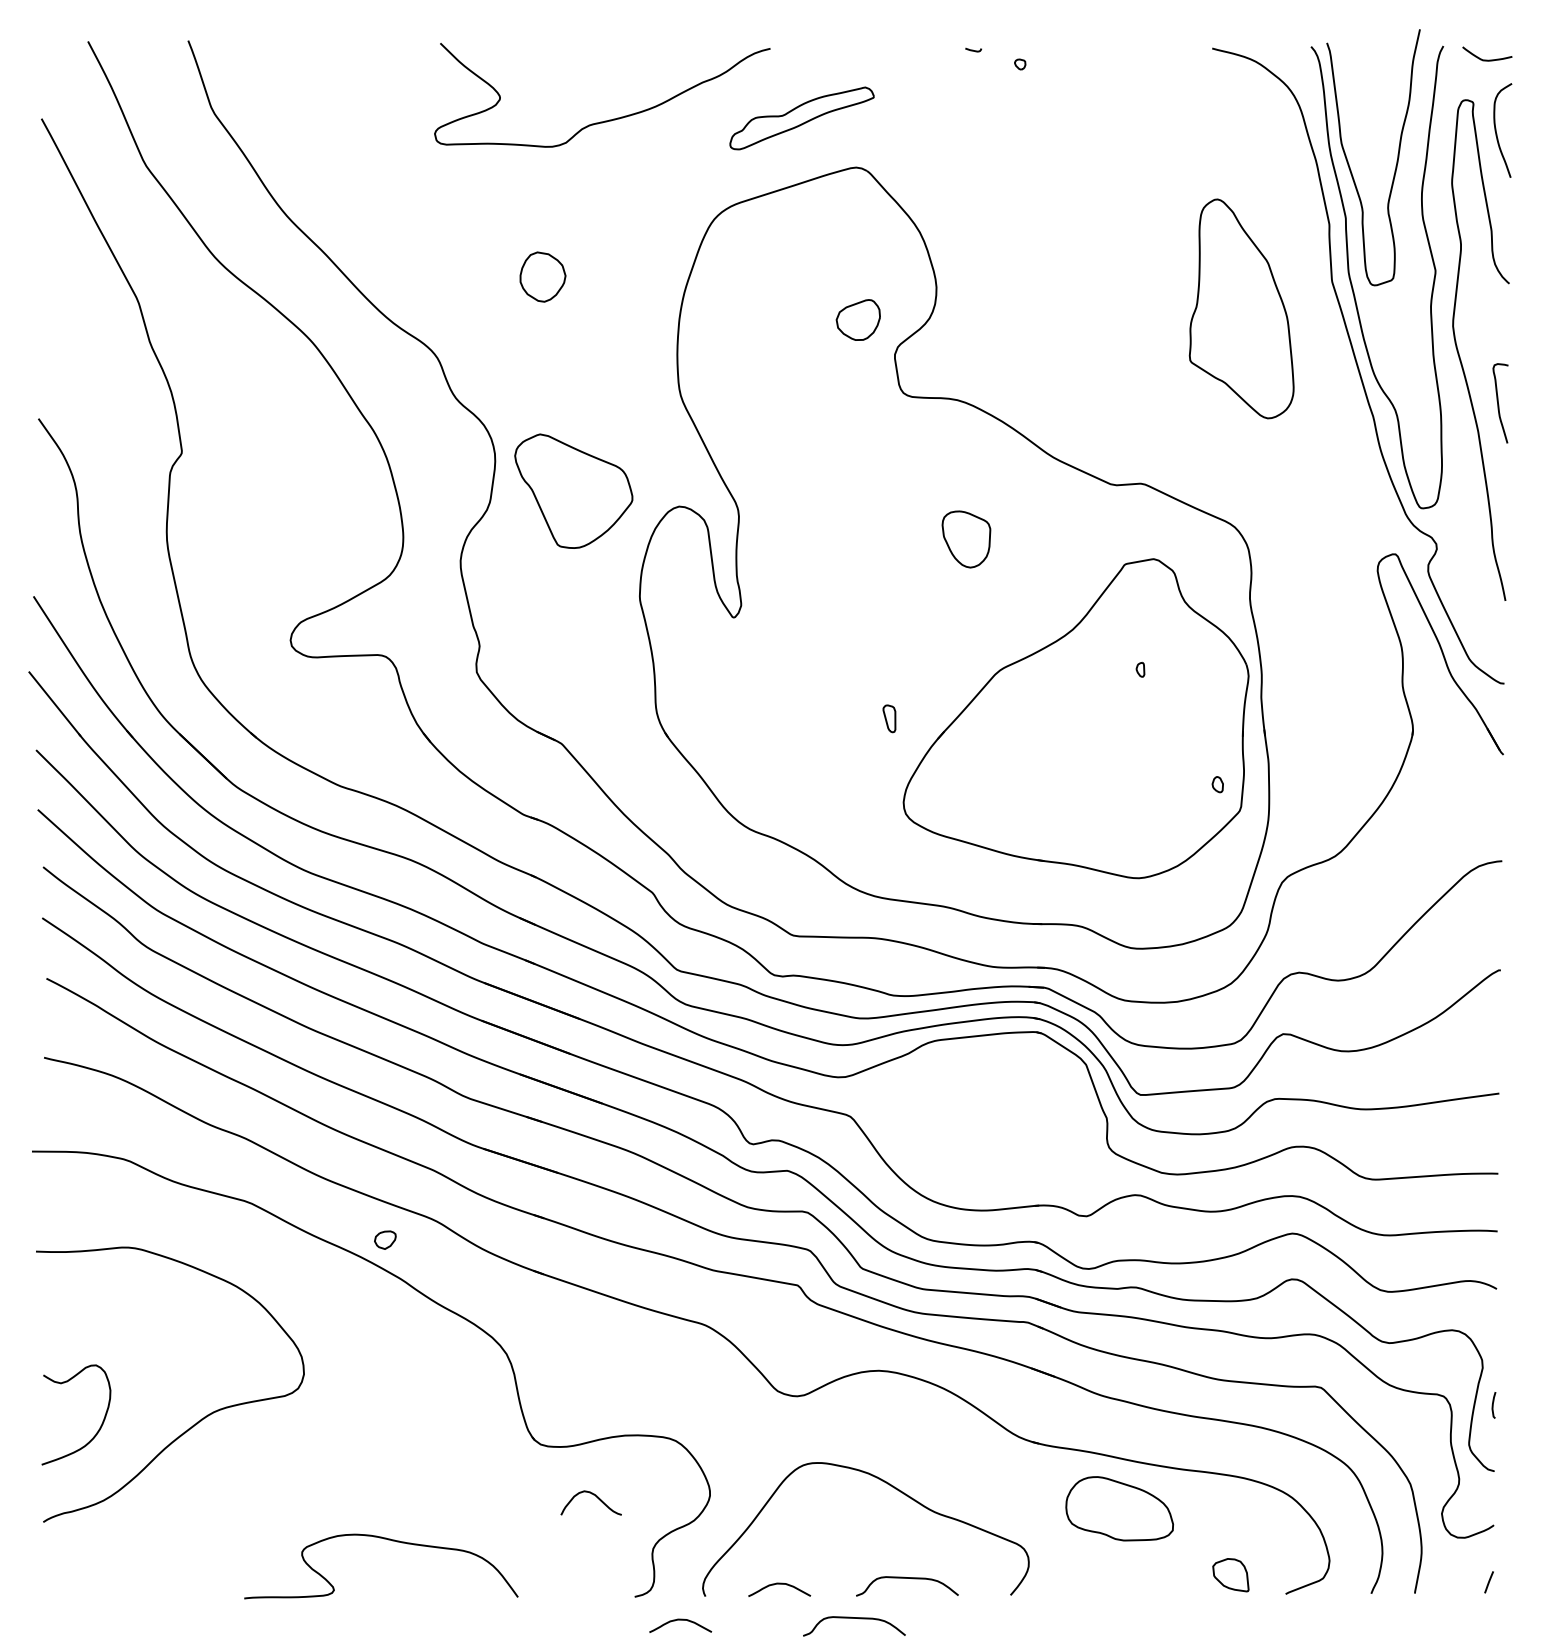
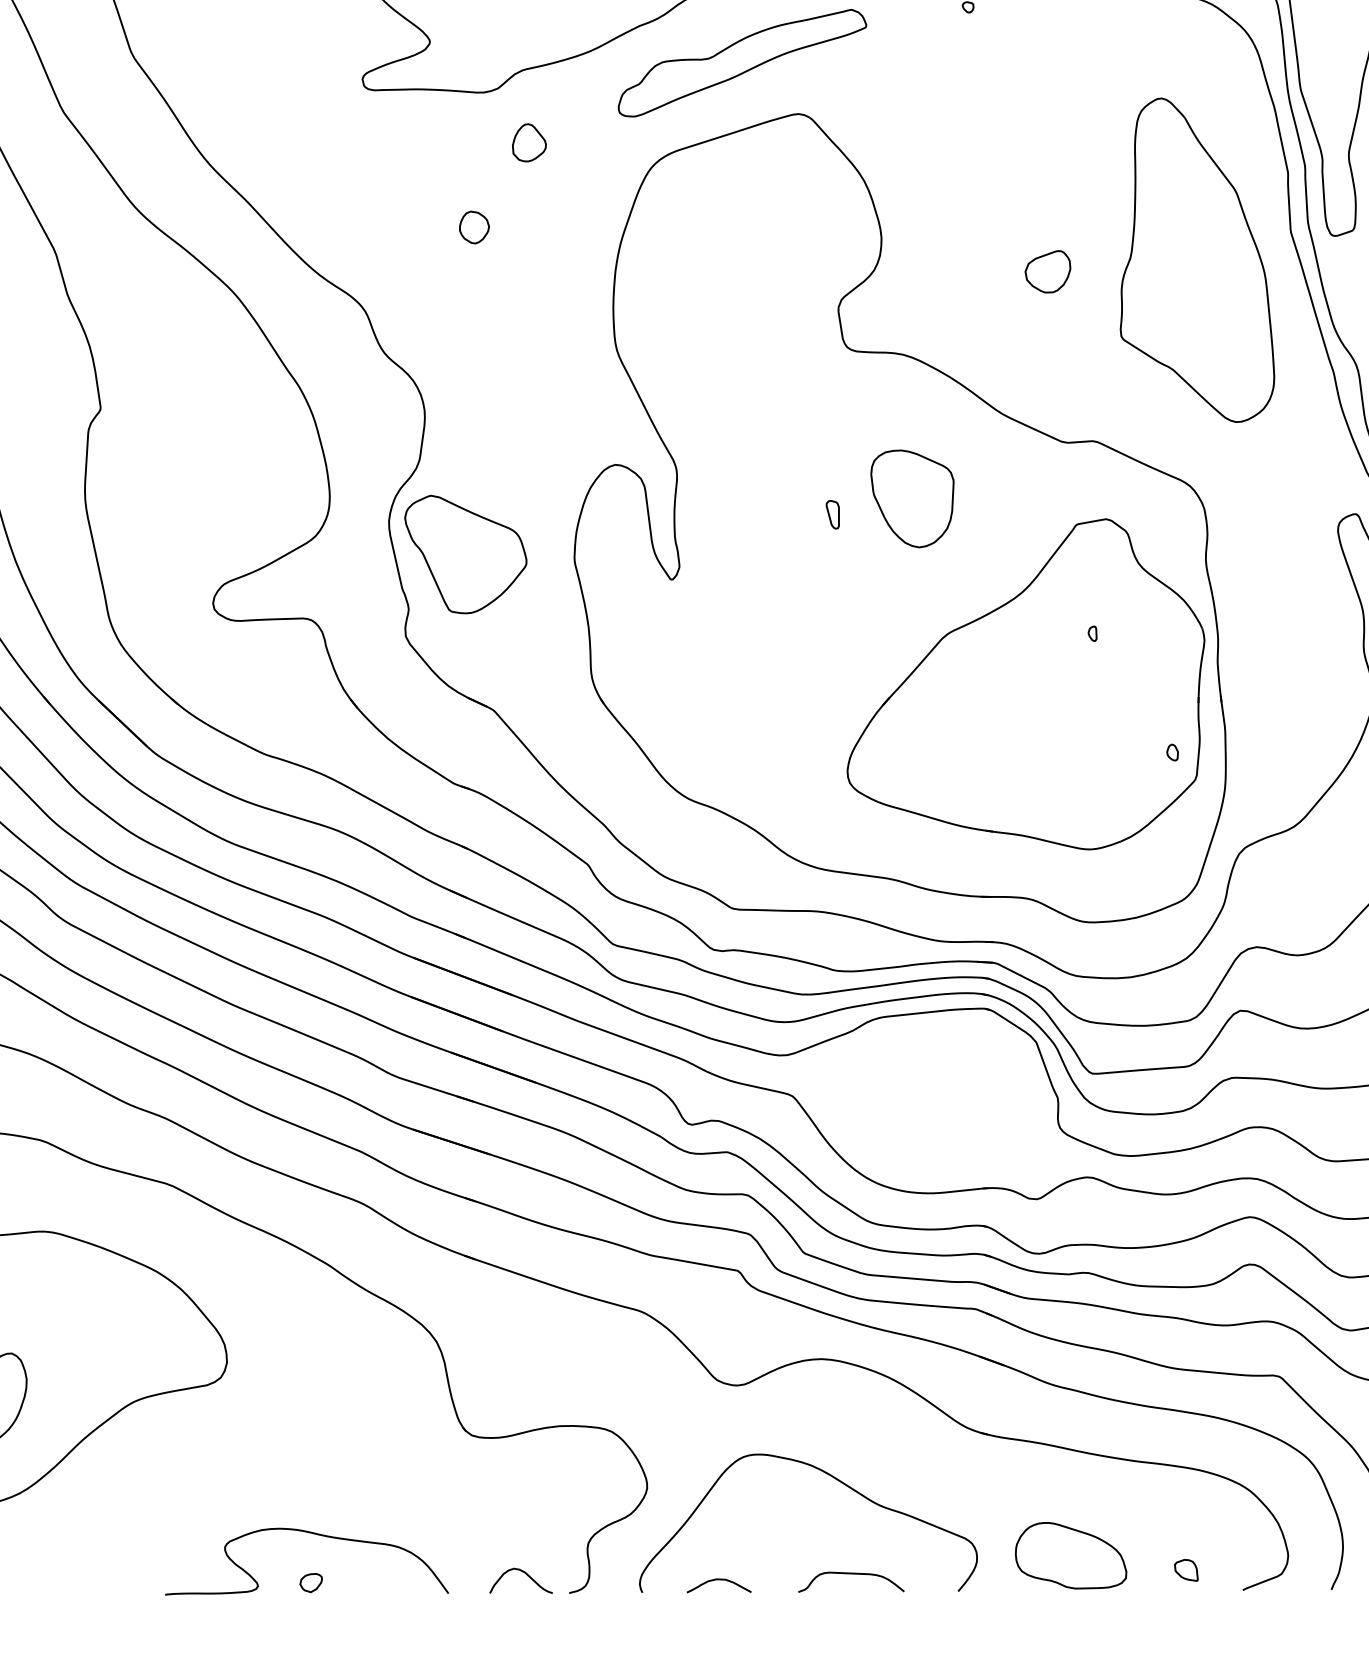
part: (801, 118) -> (741, 63), size x1.67
part: (596, 195) -> (529, 142), added
part: (543, 277) -> (474, 227), size x0.62
part: (1241, 308) -> (1197, 259), size x1.43
part: (857, 319) -> (1047, 271), moved
part: (573, 490) -> (465, 553), moved
part: (966, 539) -> (912, 498), size x1.67
part: (889, 718) -> (832, 514), moved
part: (385, 1239) -> (311, 1582), moved
curve: (593, 1495) -> (523, 1573), moved
part: (1119, 1508) -> (1070, 1555), moved
part: (1231, 1574) -> (1186, 1569), size x0.62
curve: (854, 1618) -> (796, 1615), removed
curve: (680, 1620) -> (616, 1617), removed

